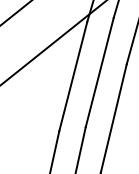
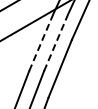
line: (99, 71) -> (56, 41), solid -> dashed
line: (73, 75) -> (41, 41), solid -> dashed

